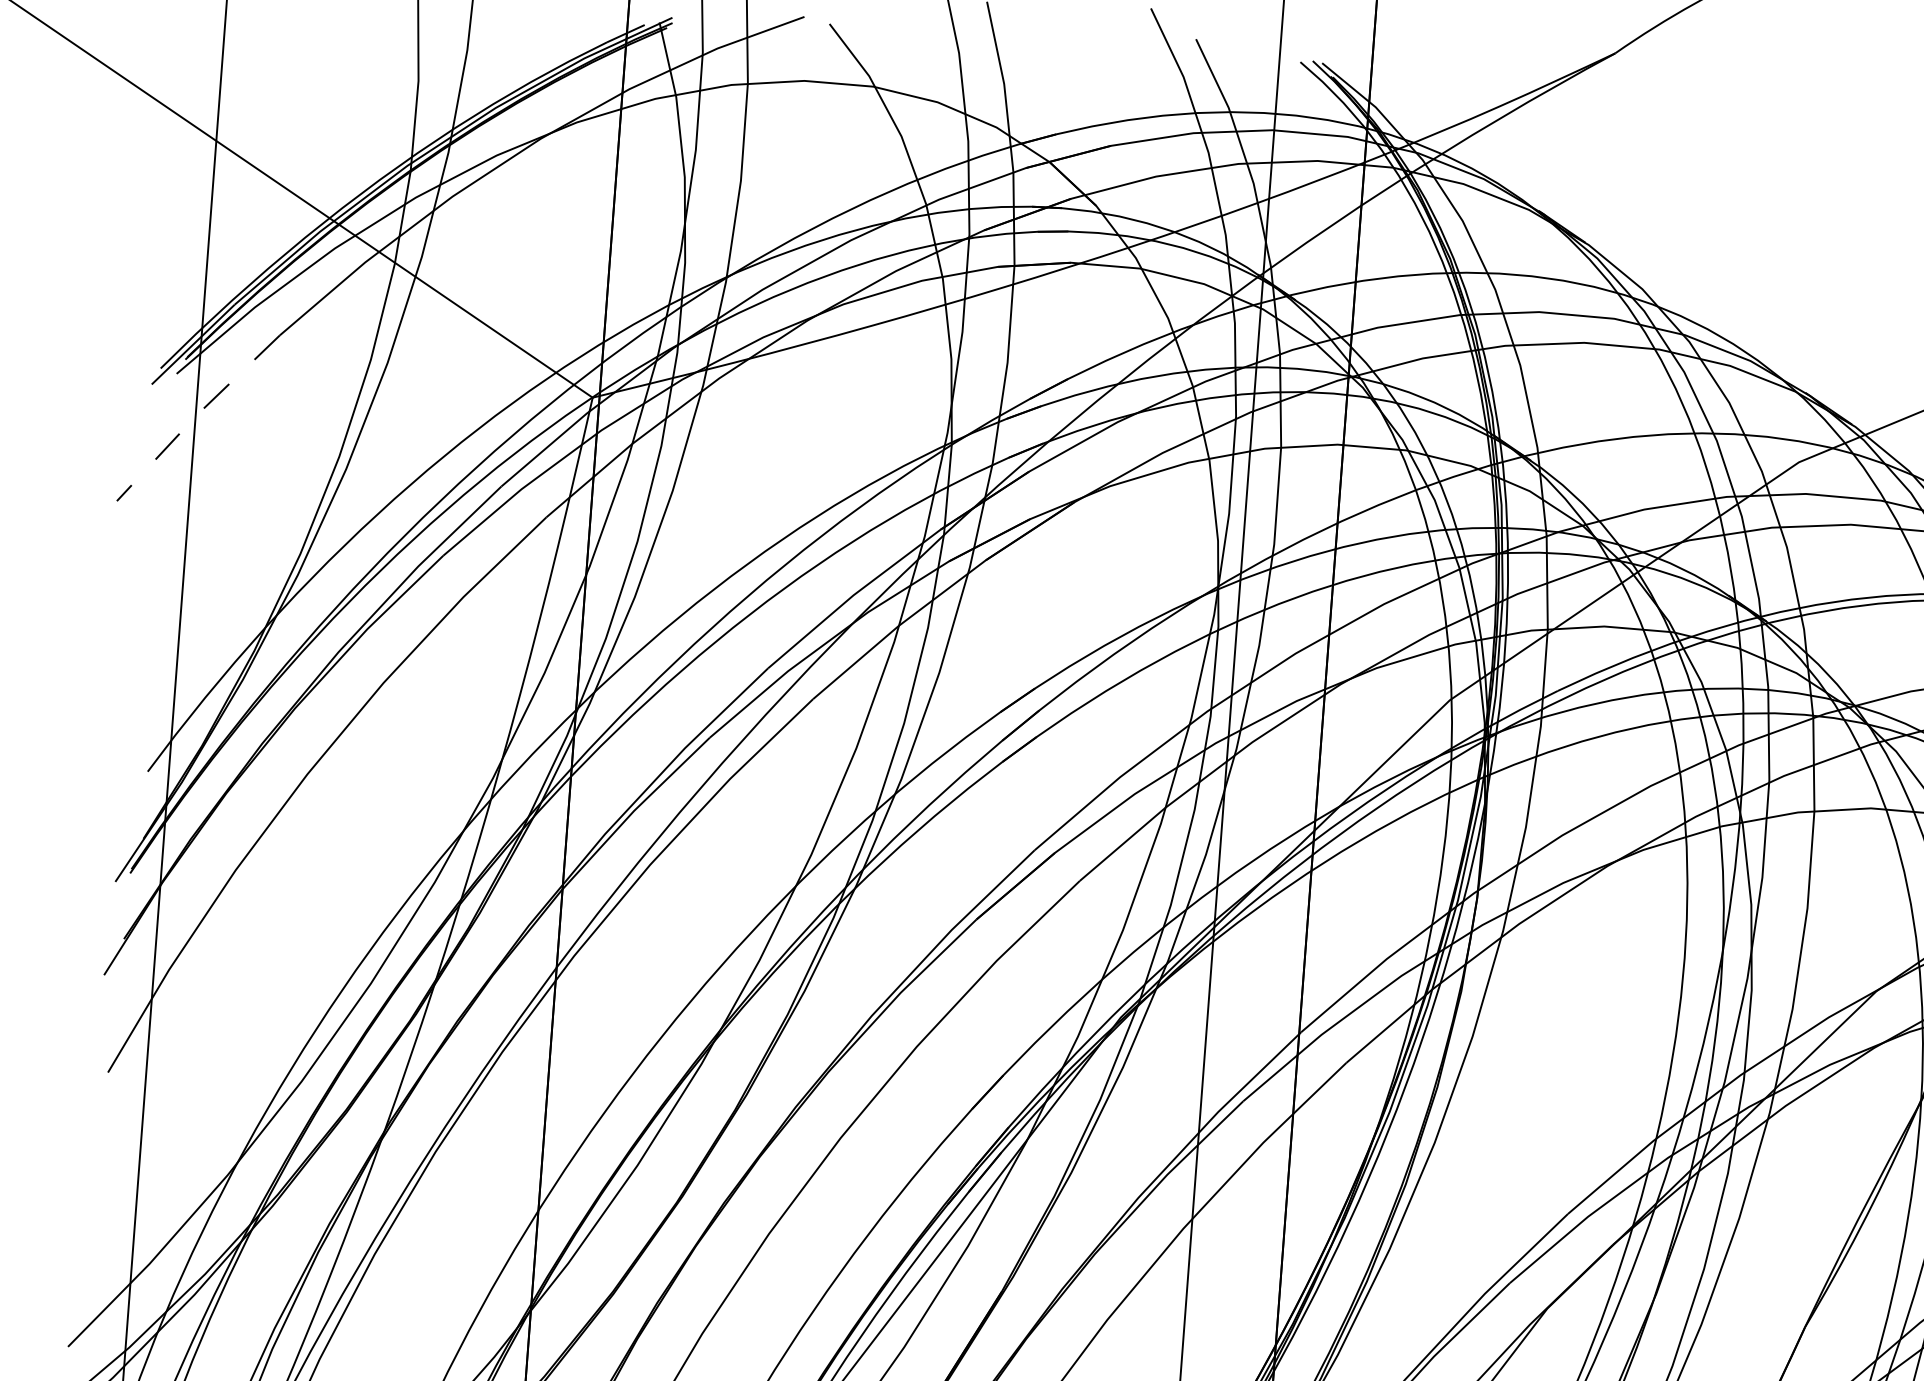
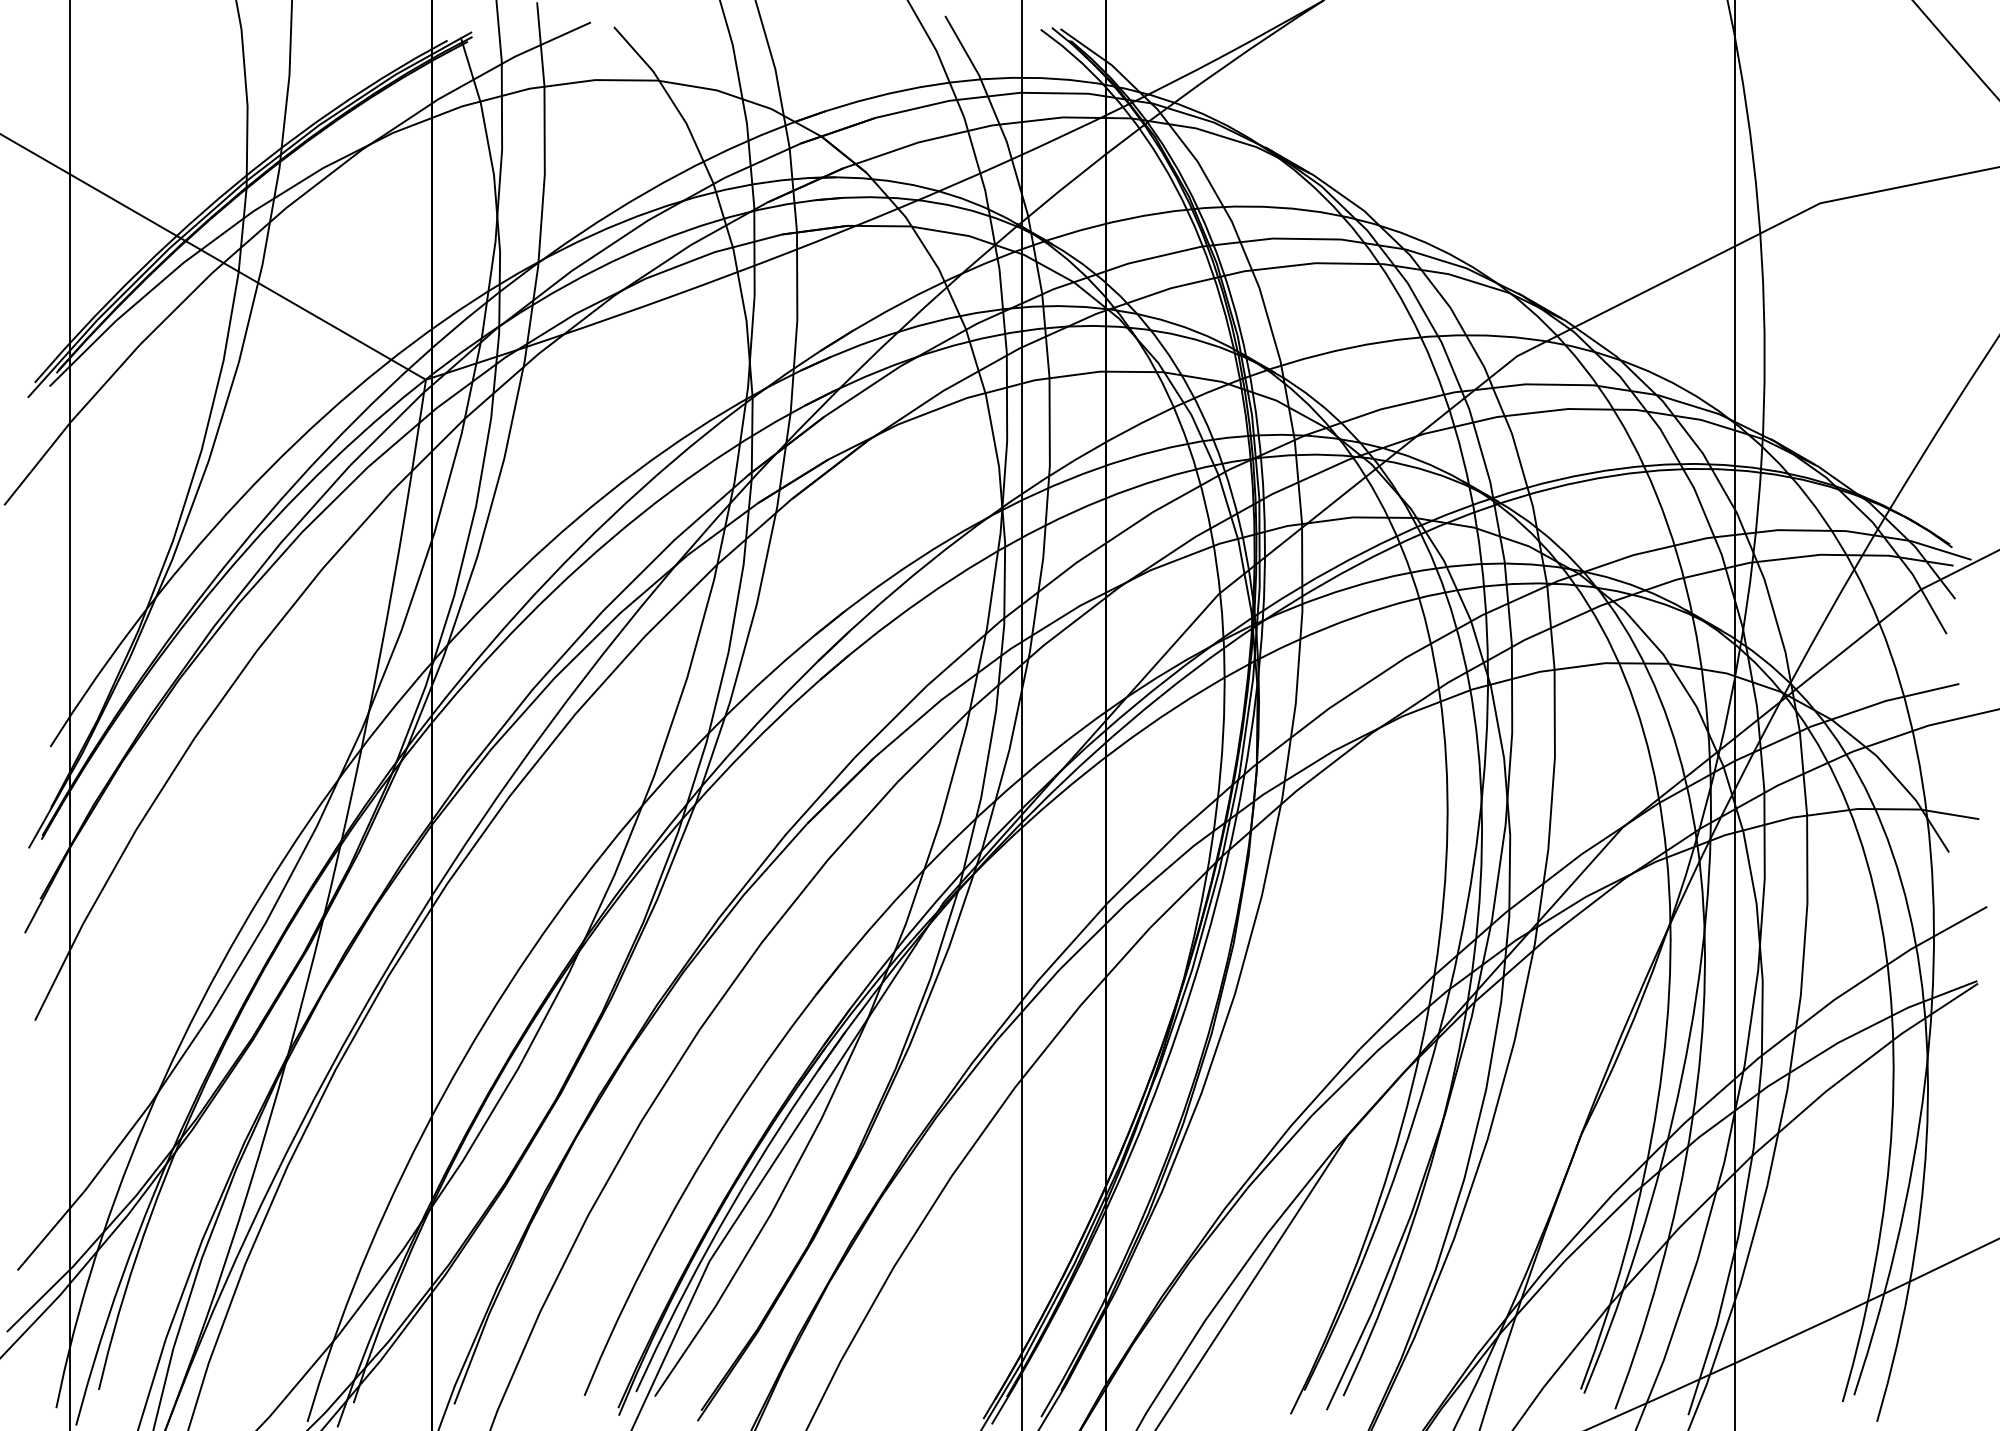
line: (195, 416) -> (69, 423), dashed -> solid

